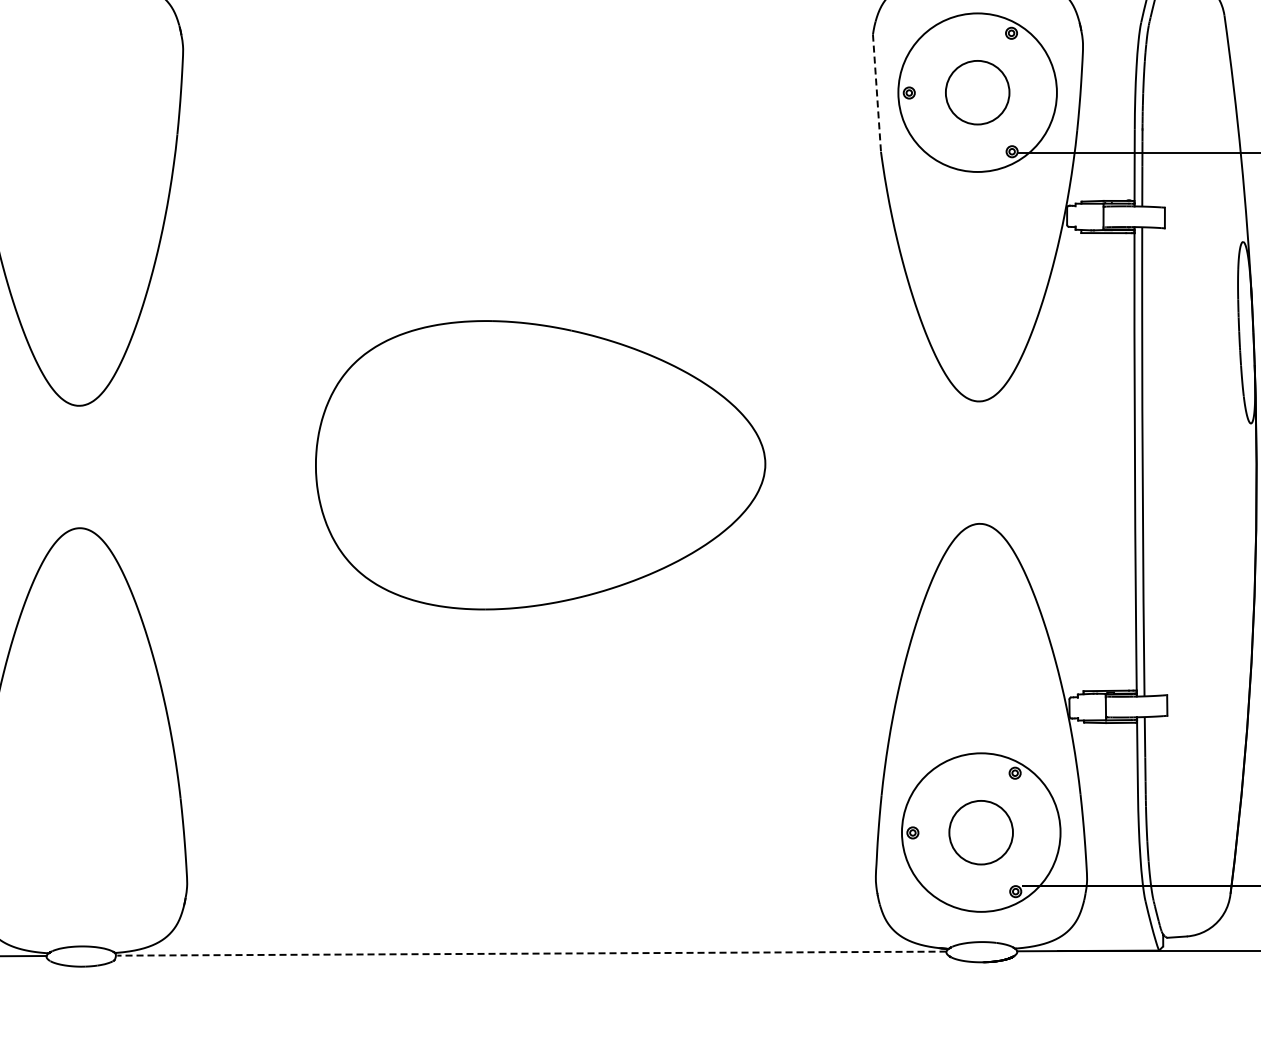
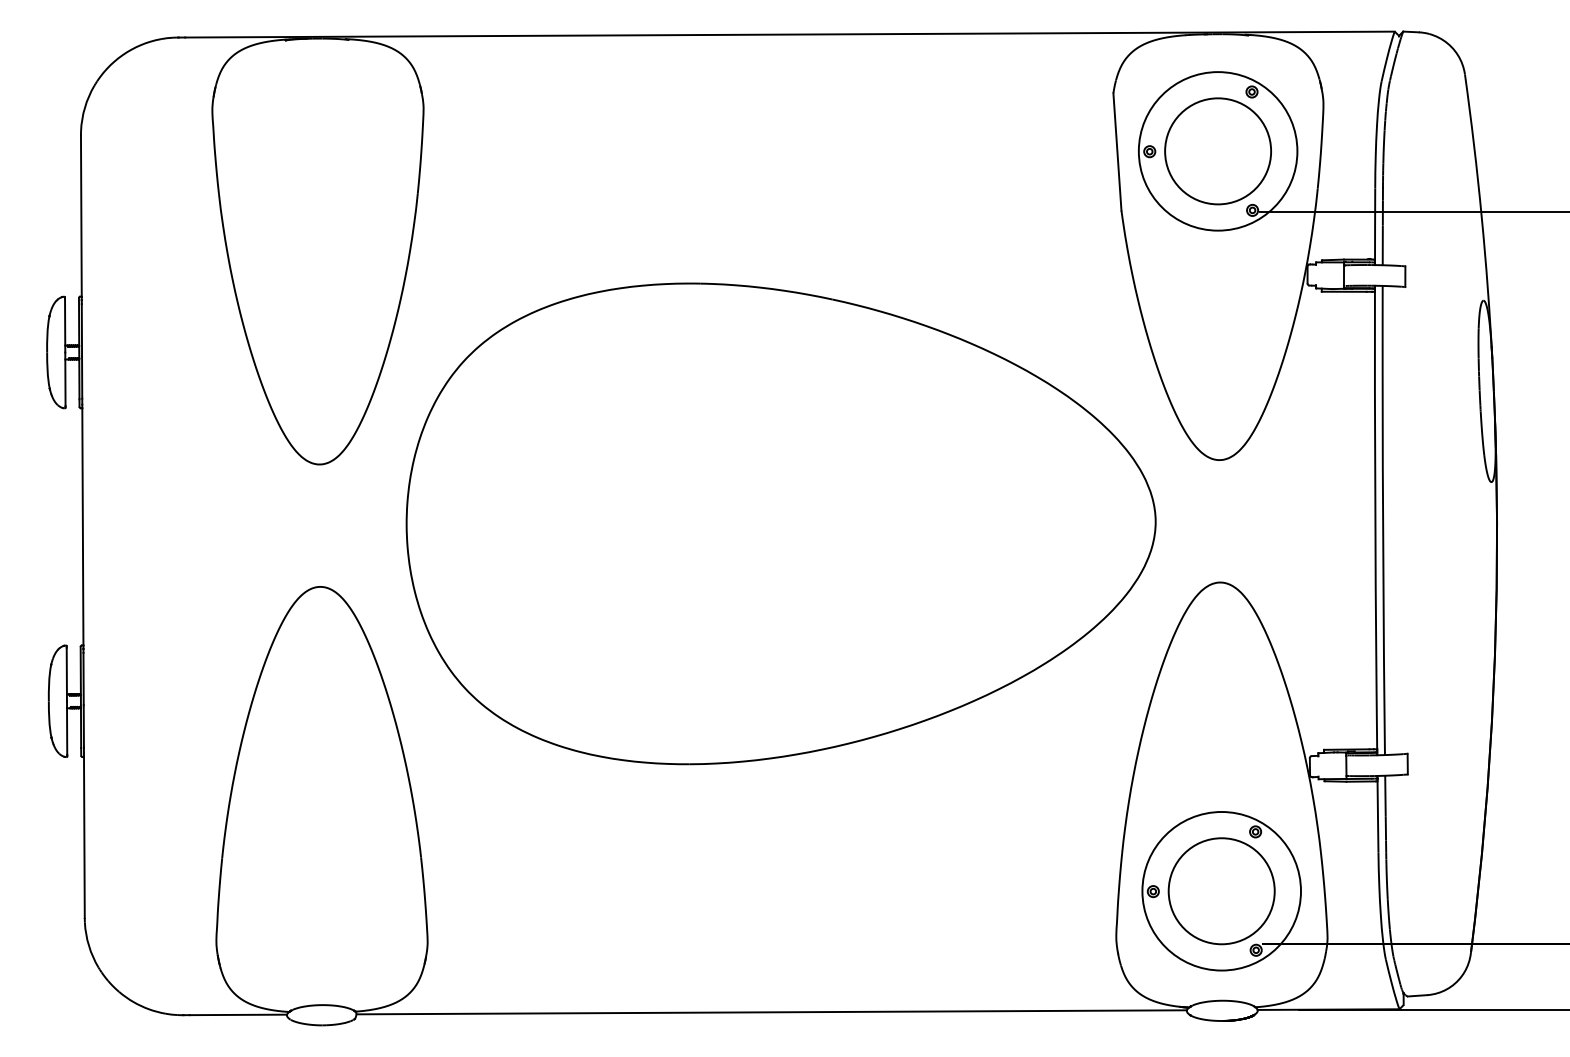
line: (877, 92) -> (1117, 151), dashed -> solid
circle: (978, 92) -> (1218, 151), size x1.67
part: (540, 464) -> (780, 523), size x1.67
circle: (981, 832) -> (1221, 891), size x1.67
line: (532, 953) -> (772, 1012), dashed -> solid

